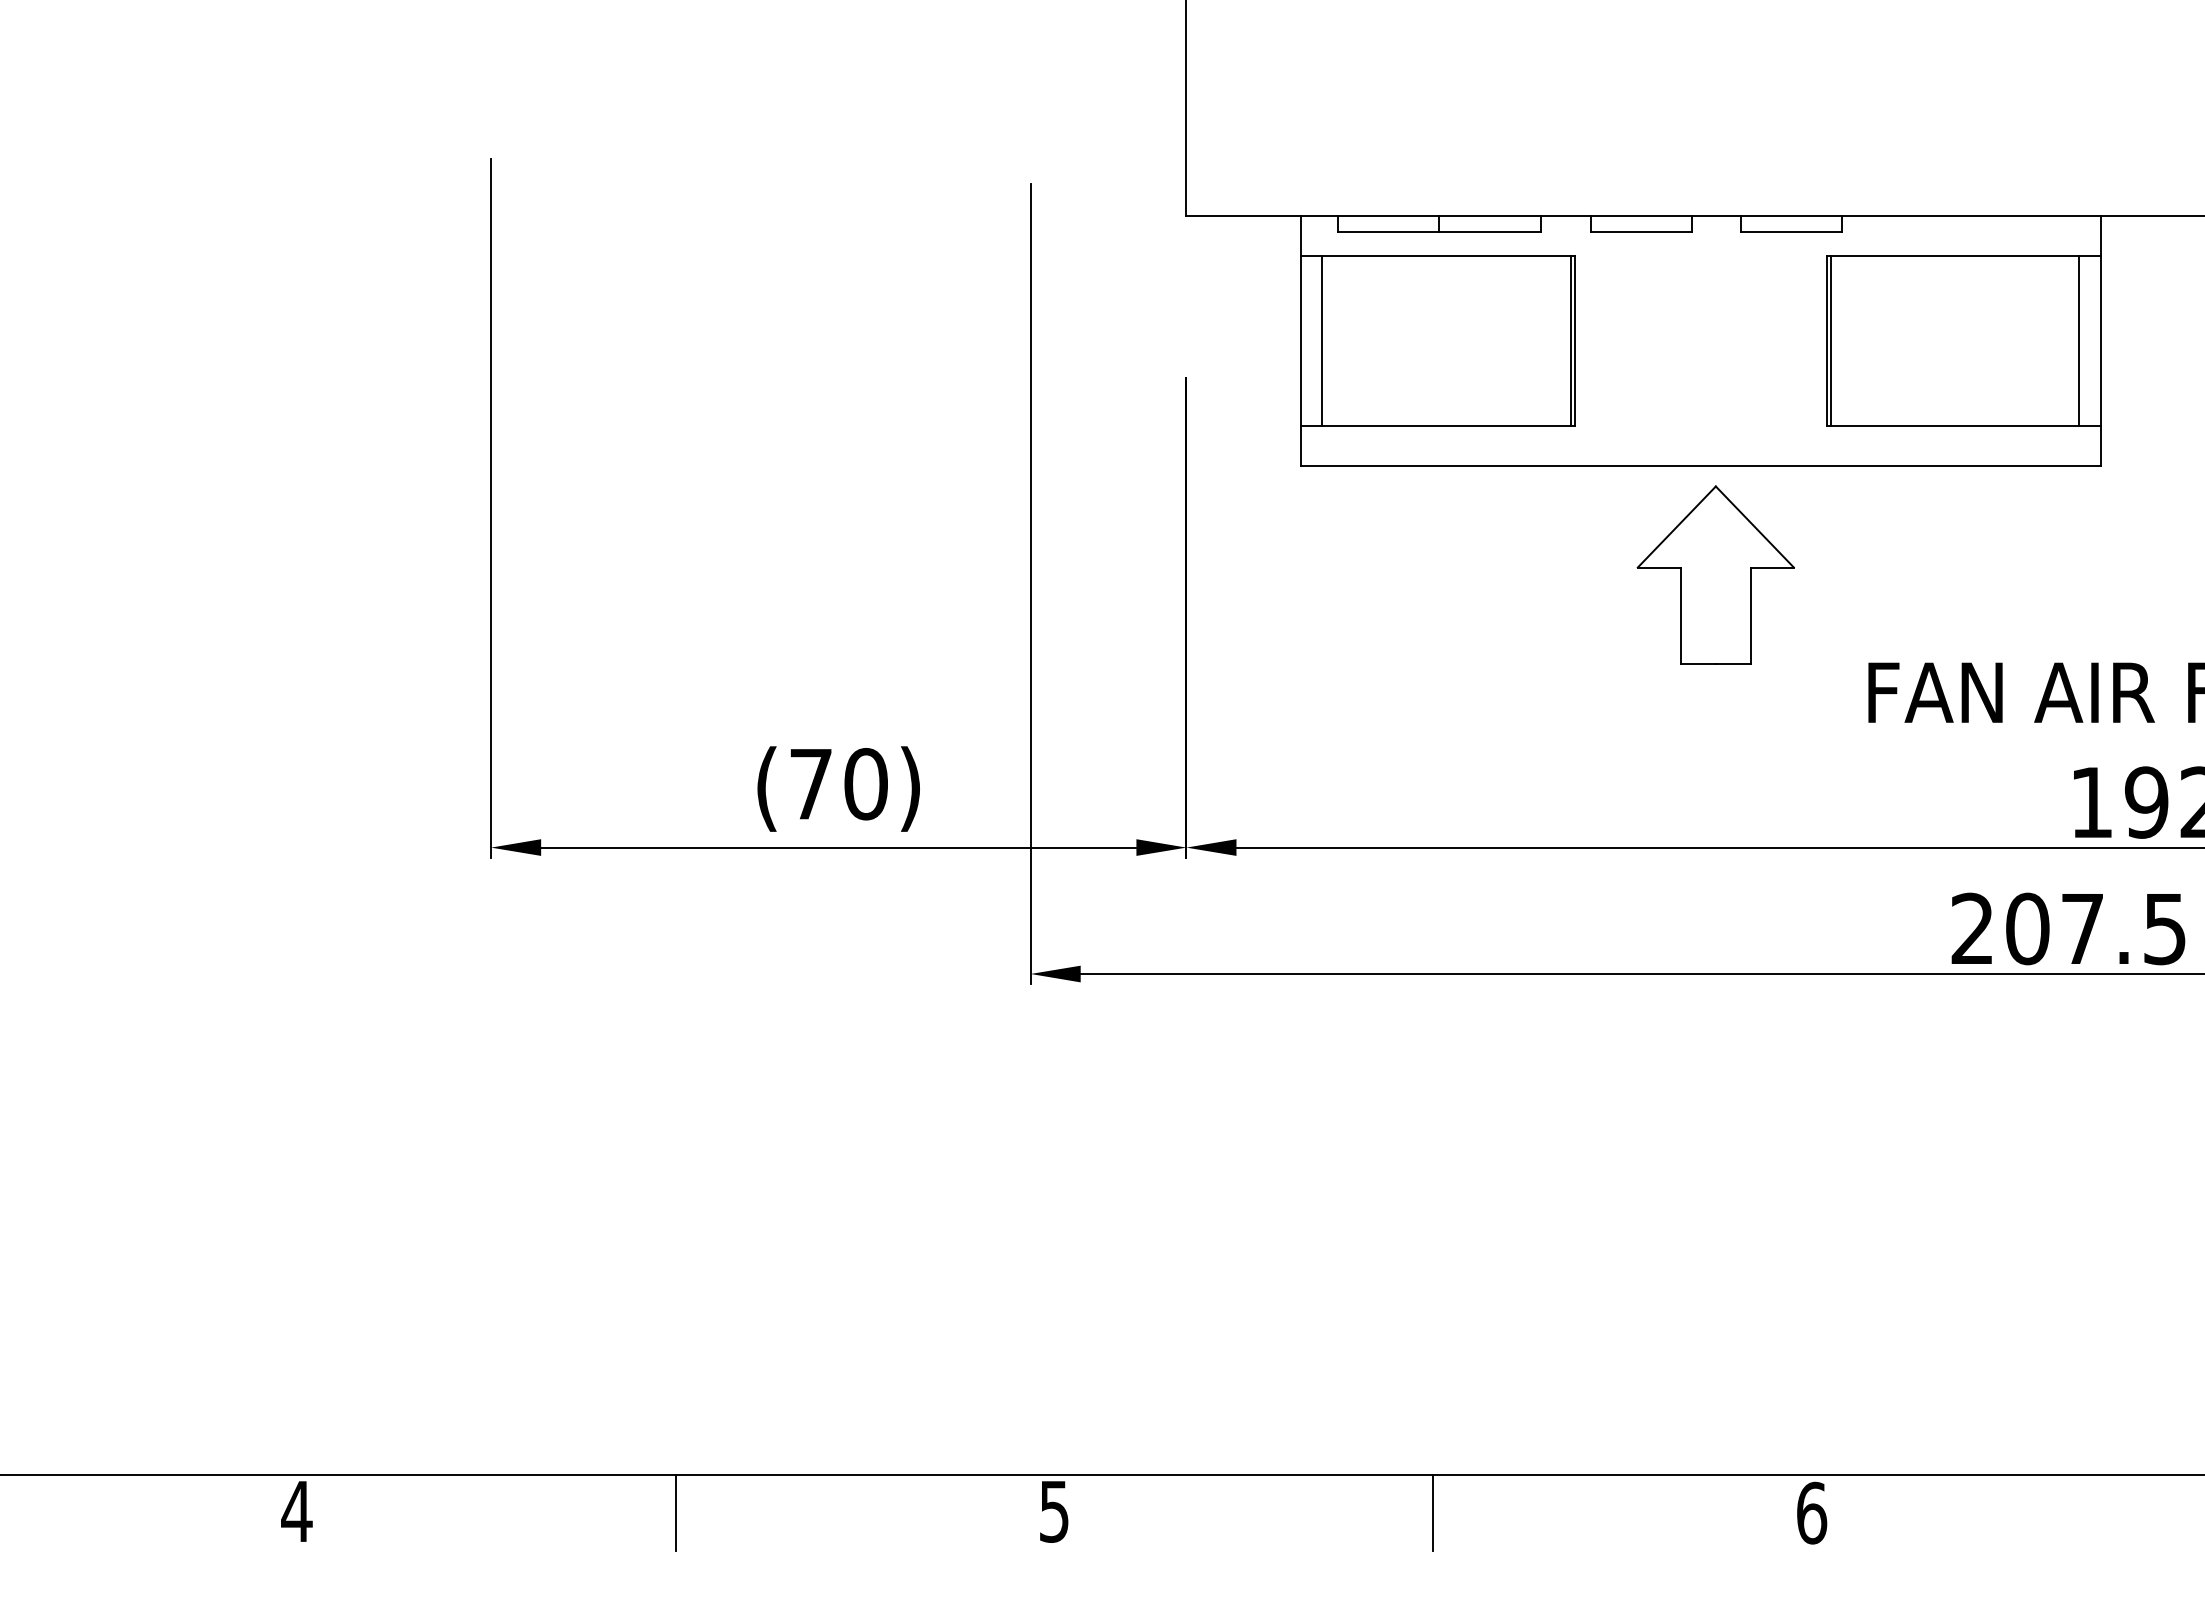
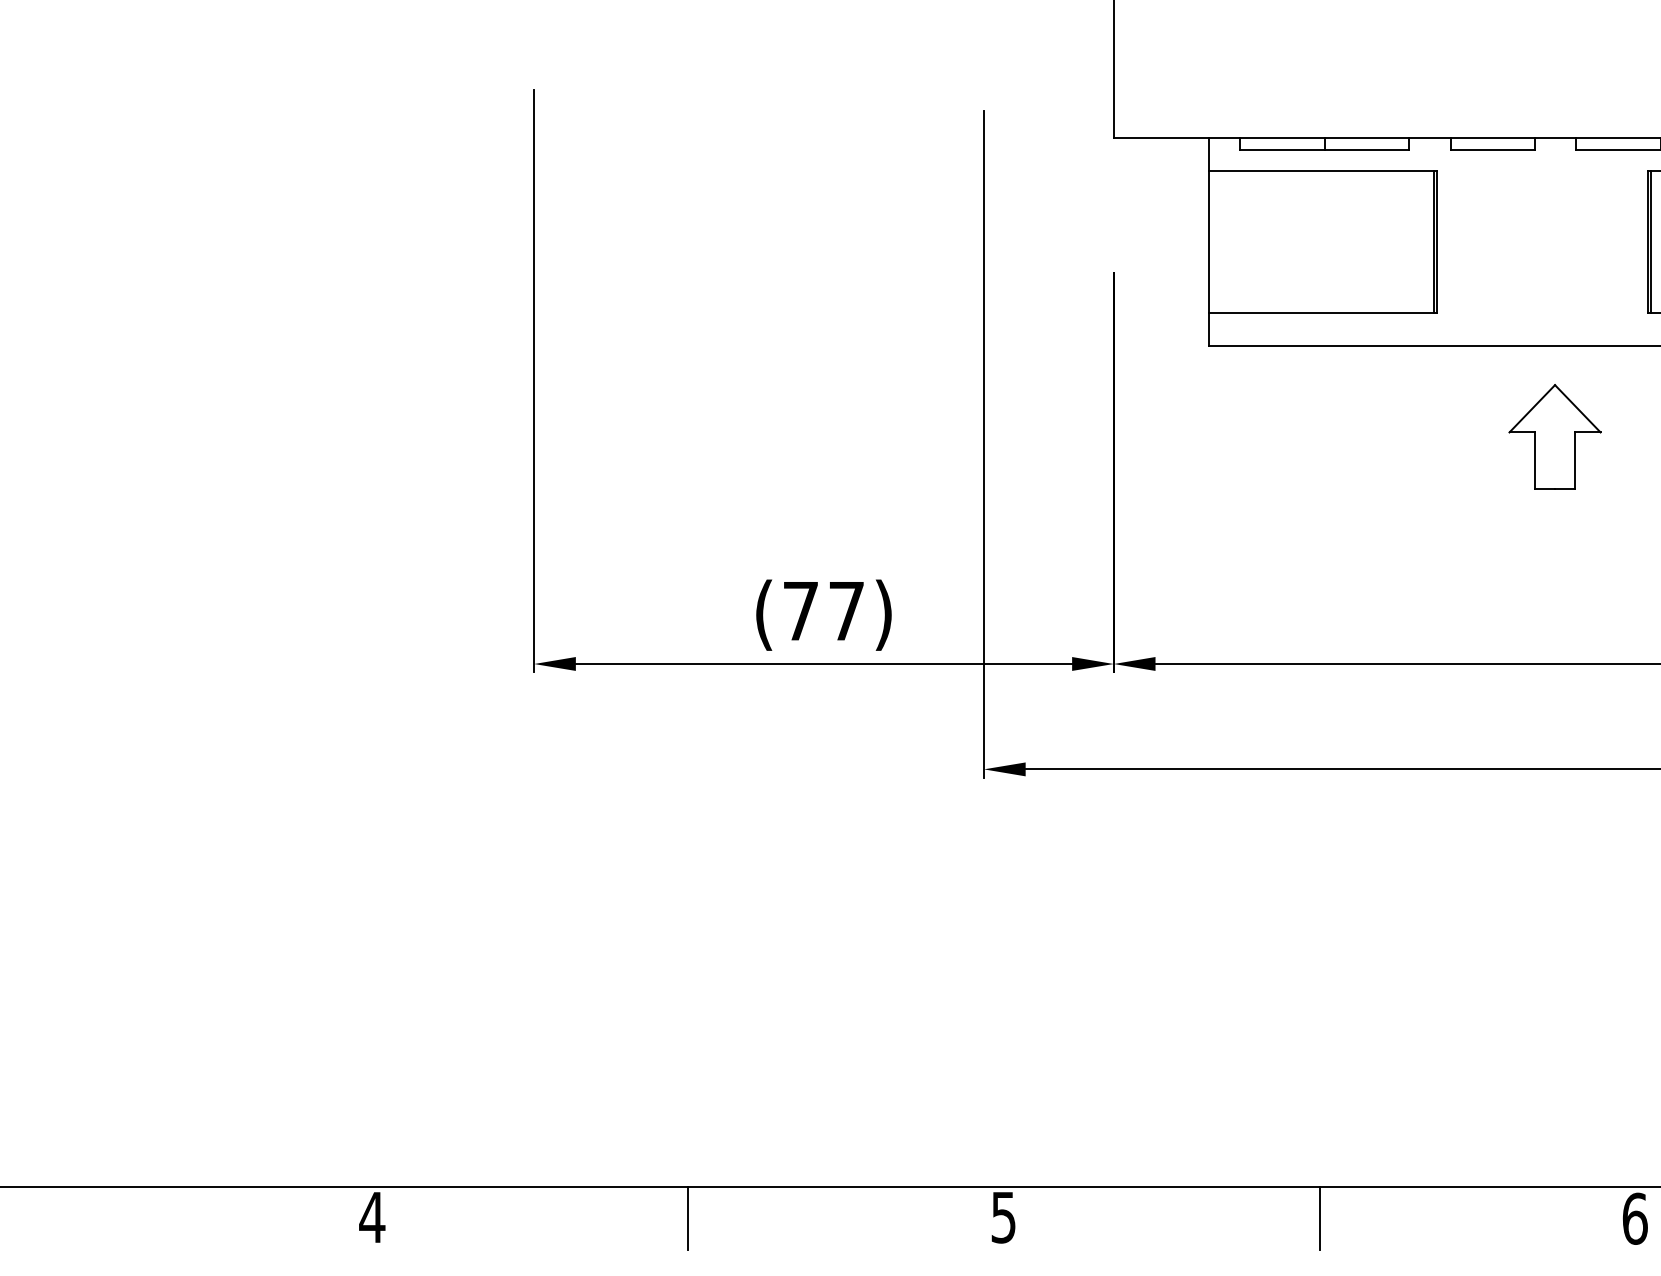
line: (1322, 341) -> (1227, 242), removed
part: (1715, 574) -> (1554, 436), size x0.7
text: (865, 784) -> (846, 611), (70) -> (77)

